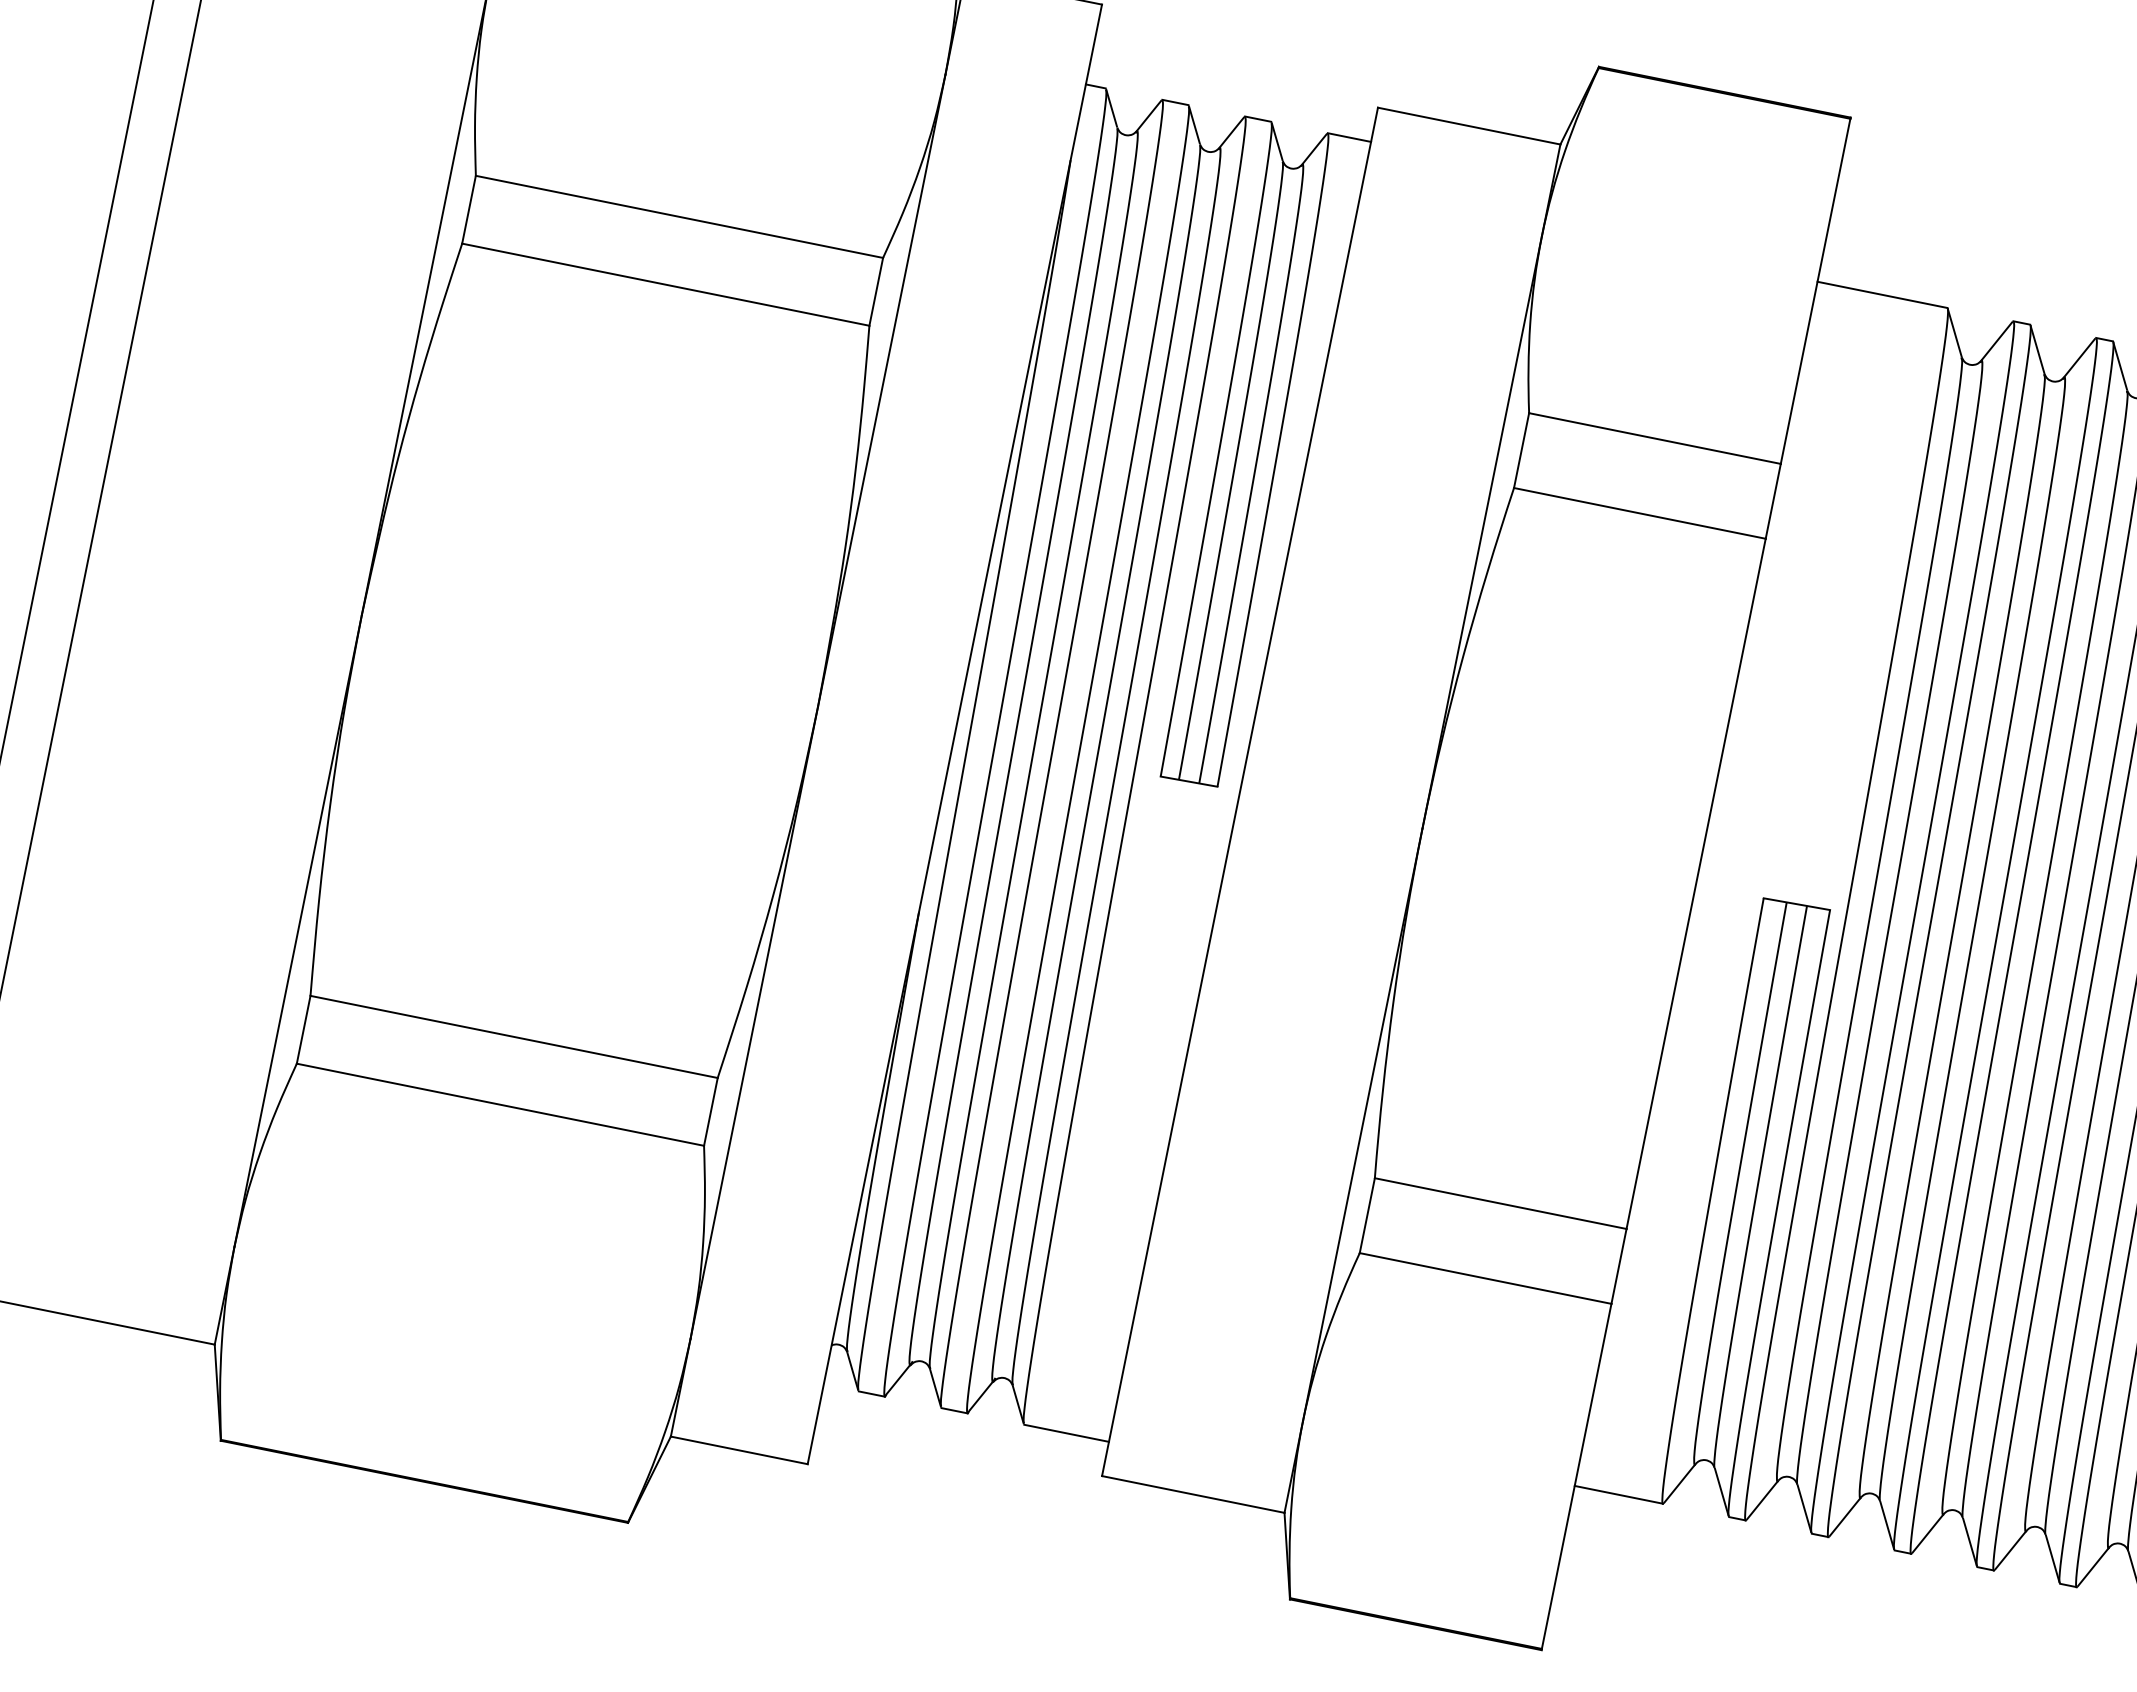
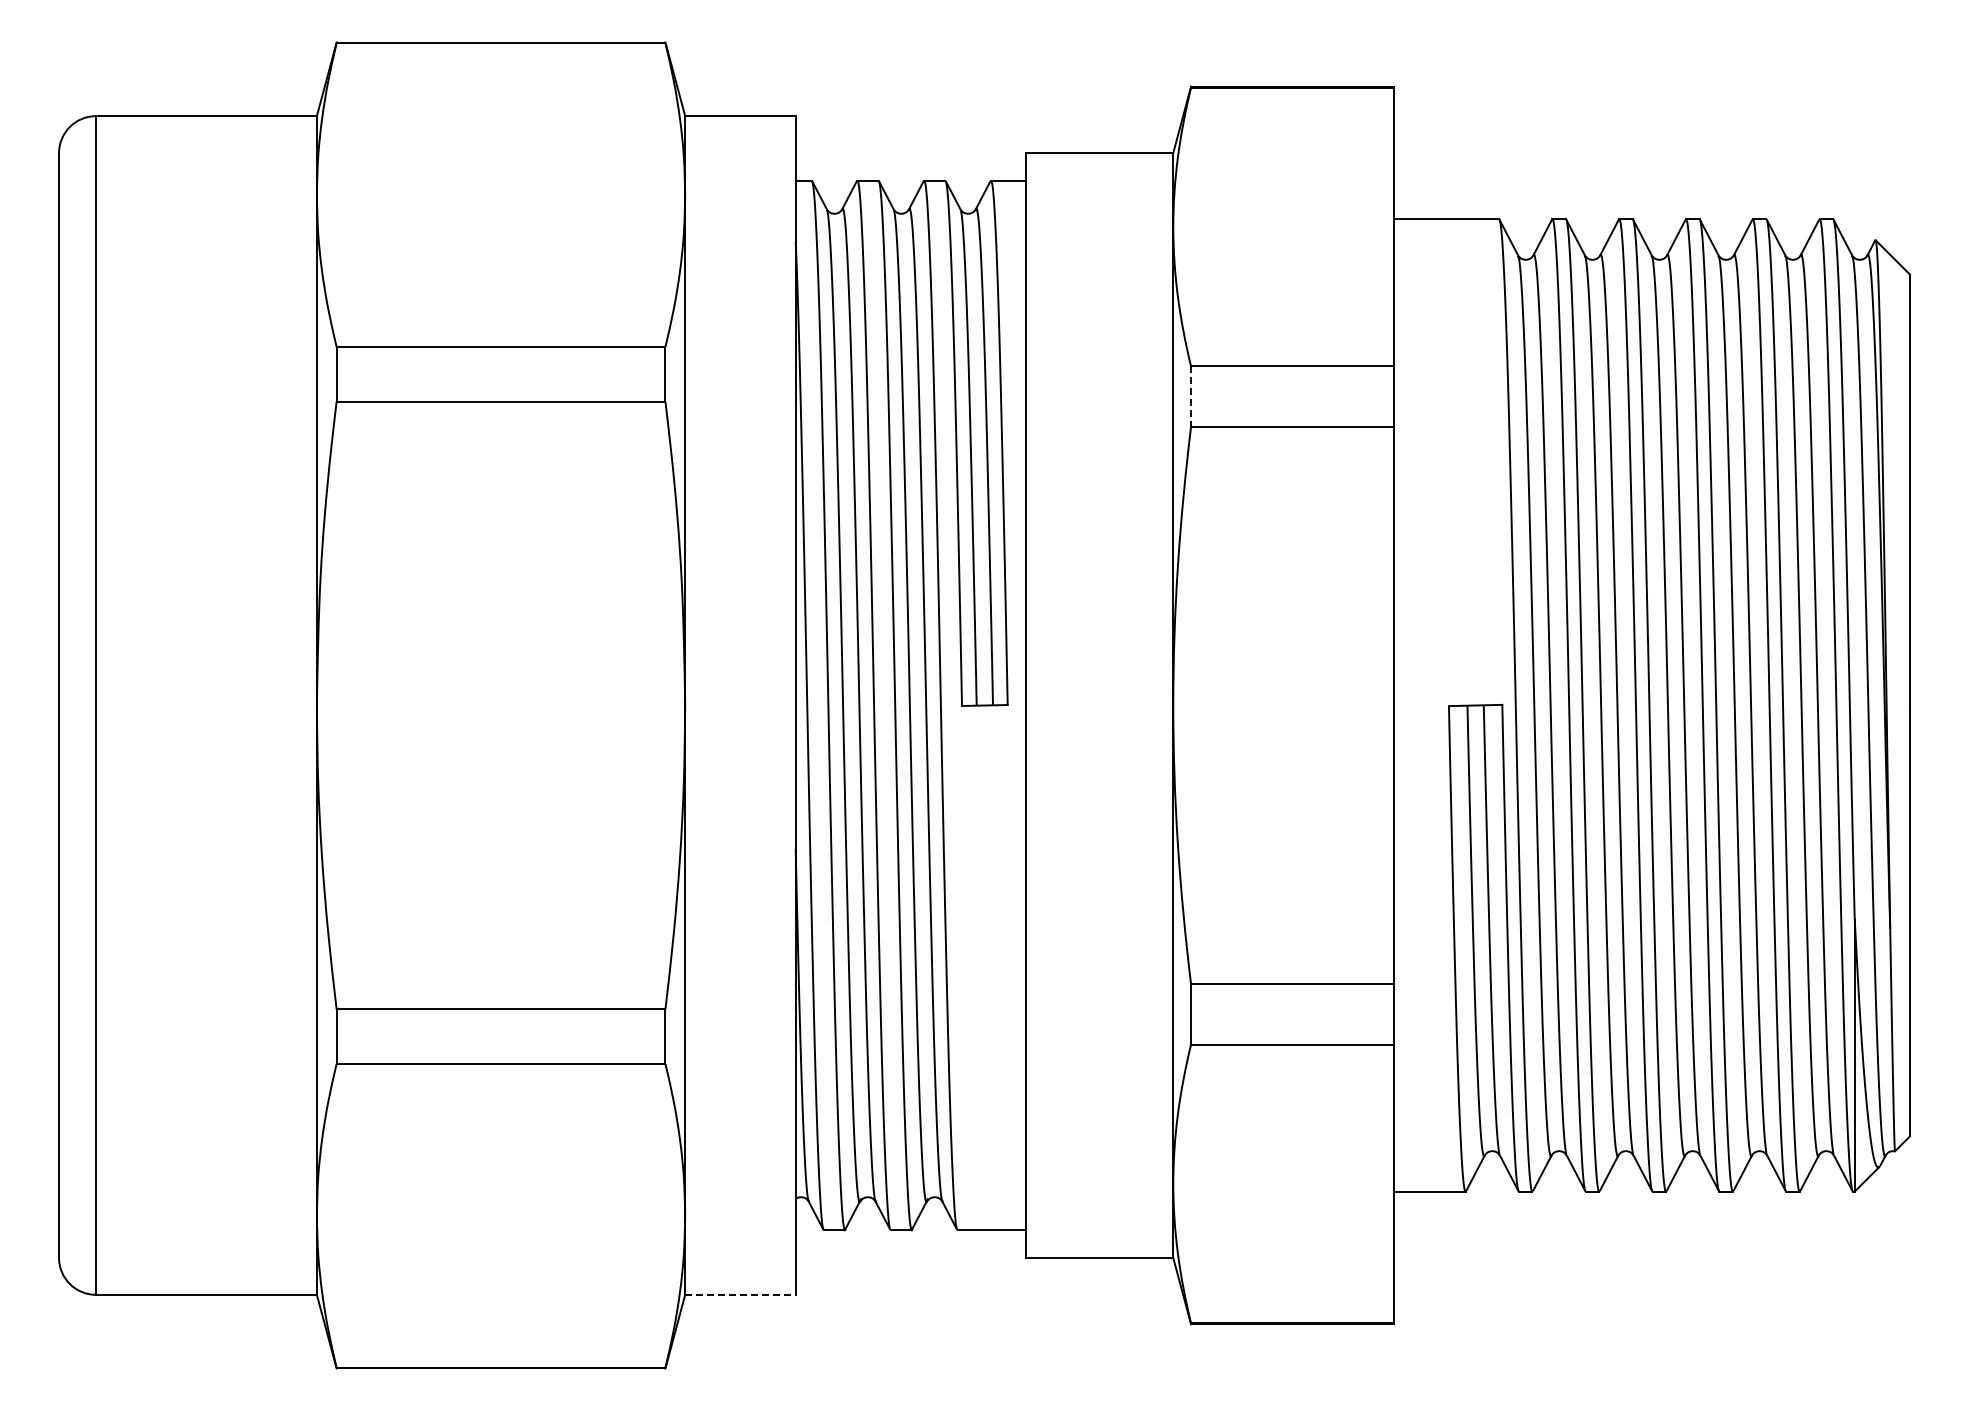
line: (1521, 451) -> (1191, 397), solid -> dashed
line: (739, 1450) -> (740, 1294), solid -> dashed

